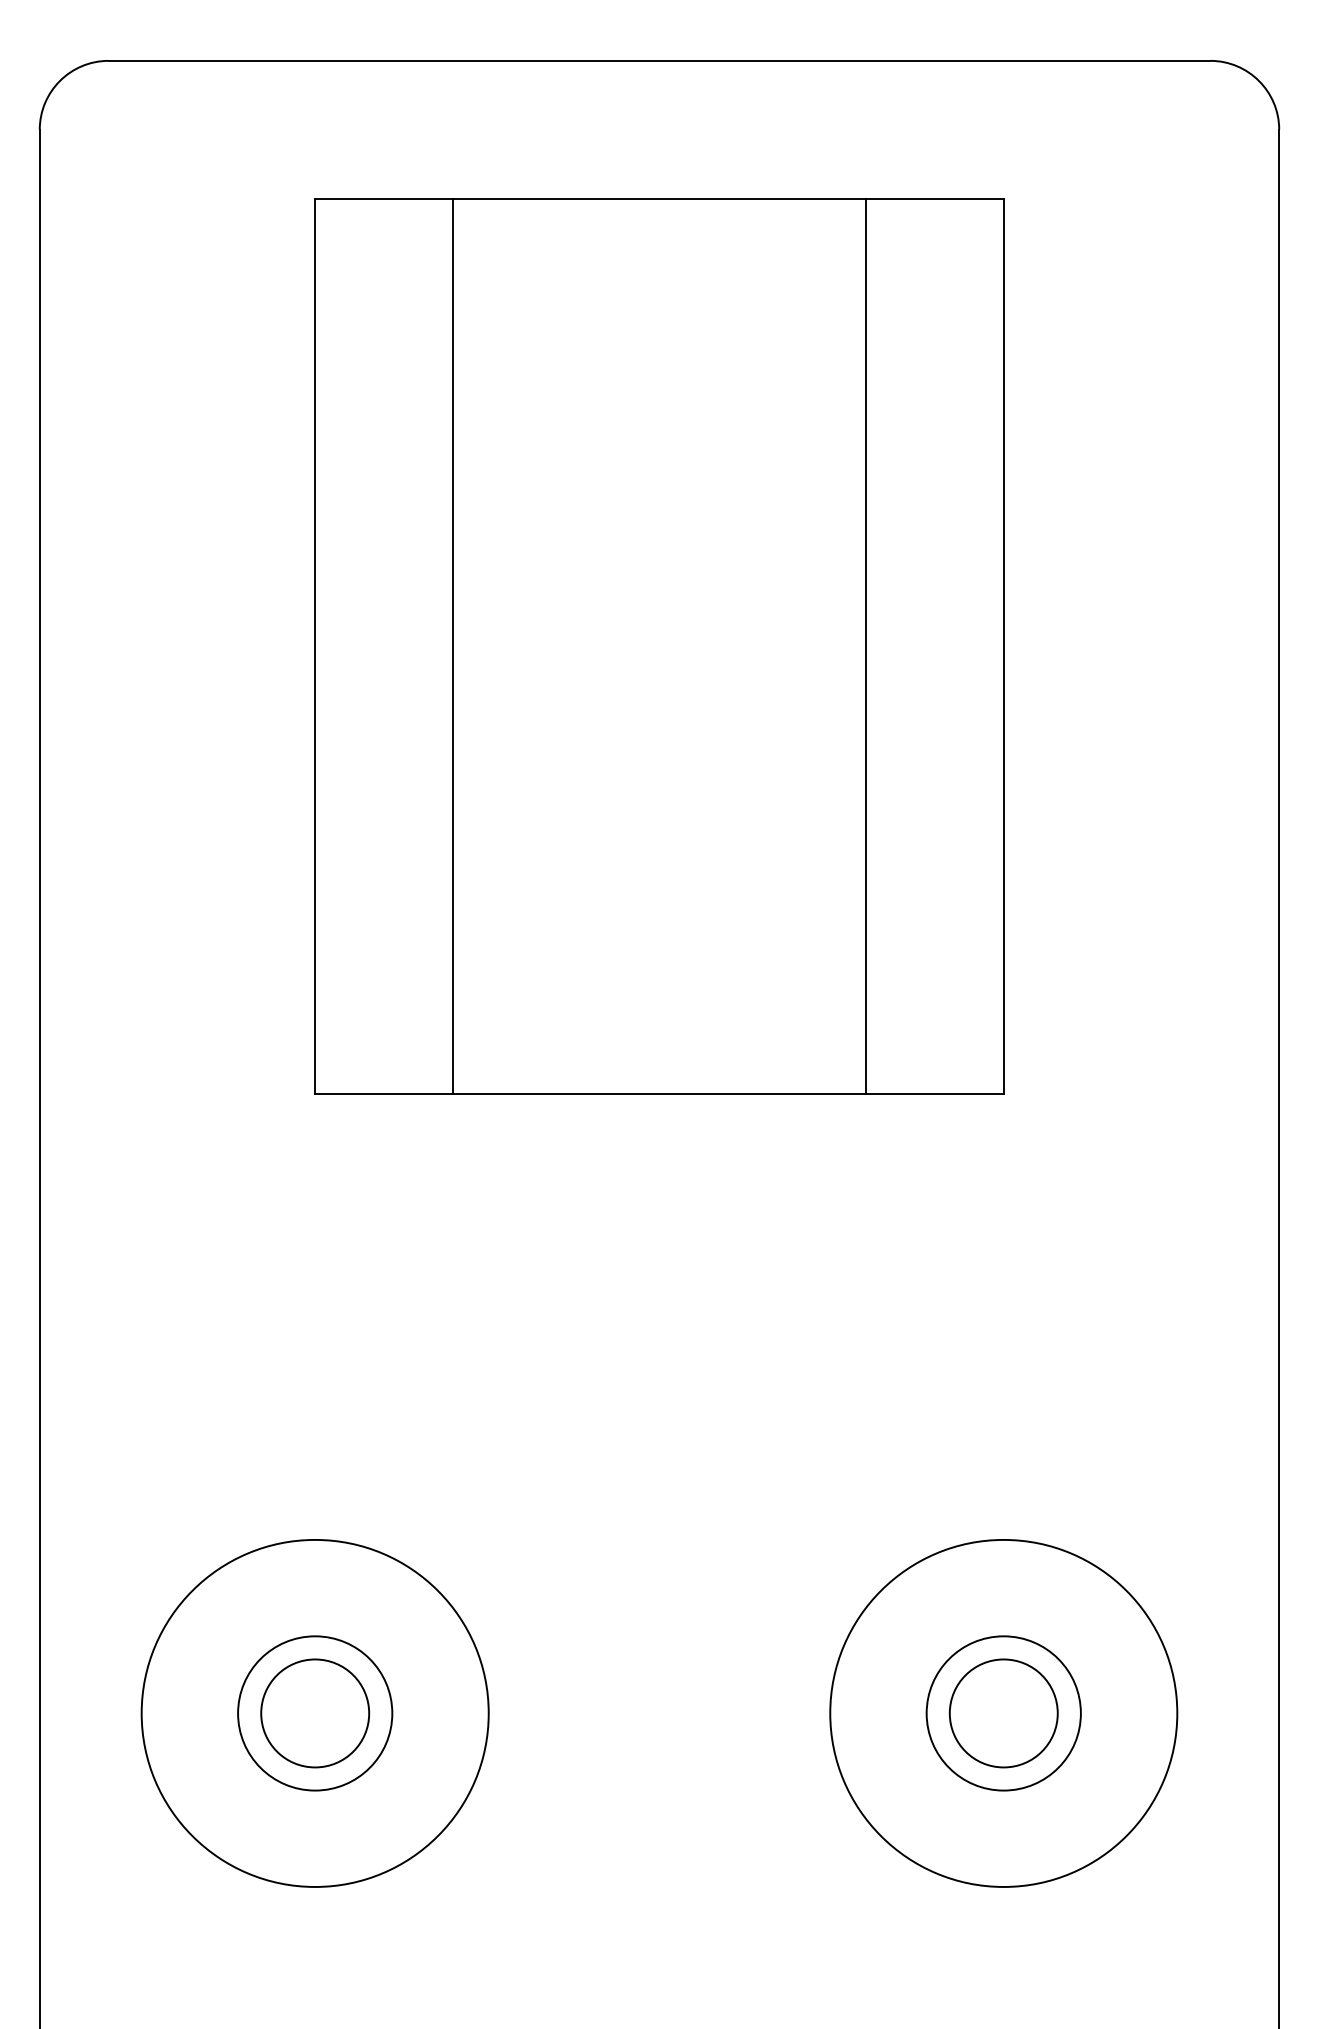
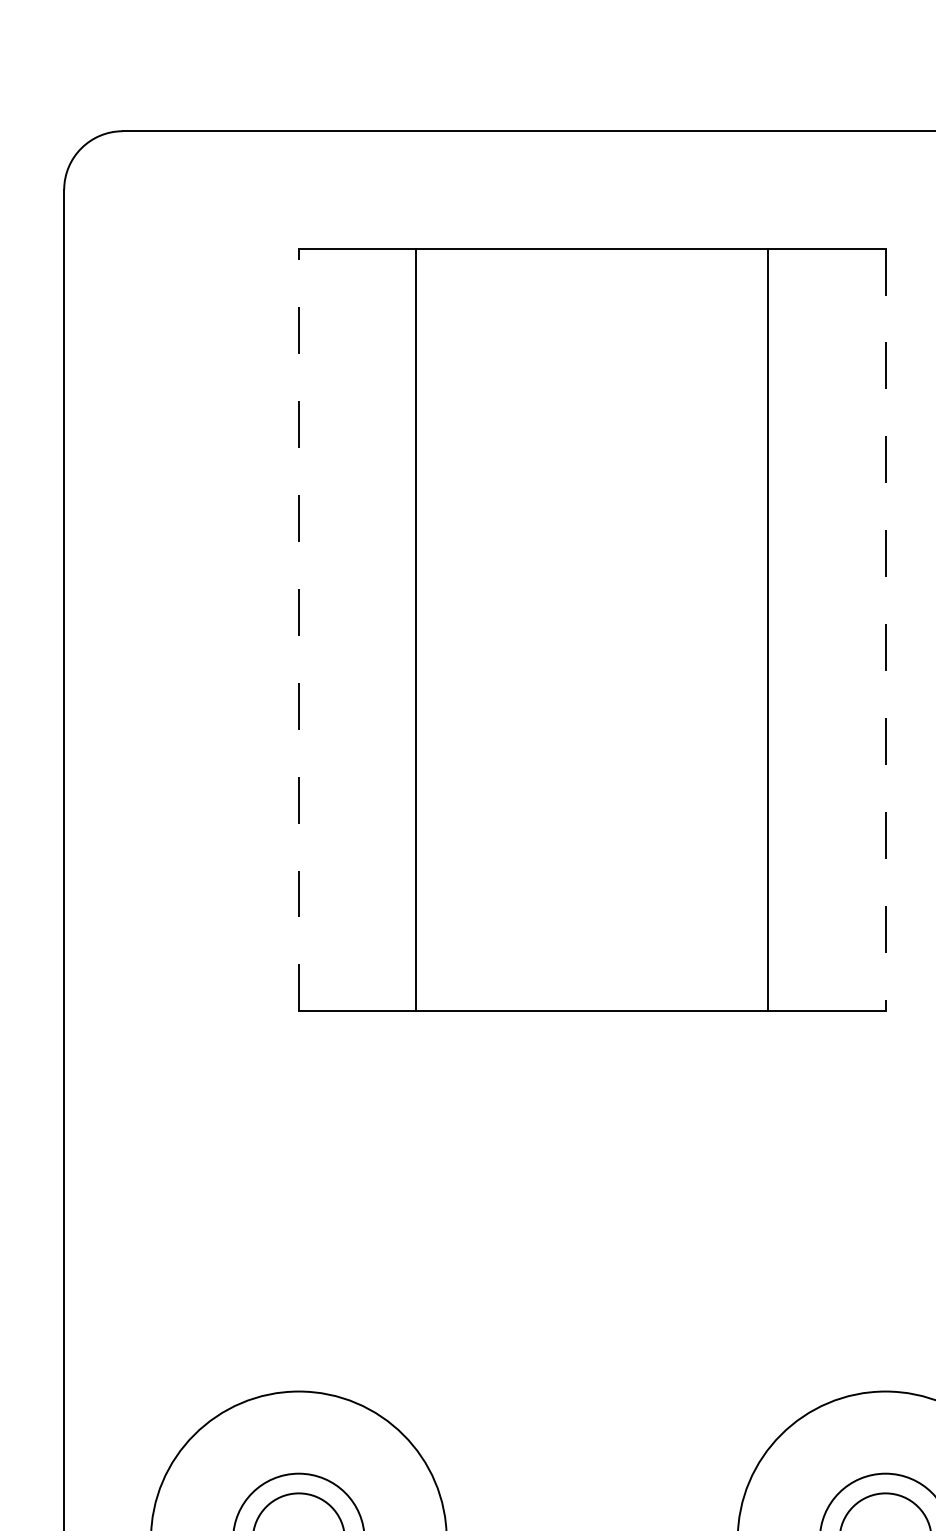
line: (315, 646) -> (299, 630), solid -> dashed
line: (1003, 646) -> (885, 630), solid -> dashed

